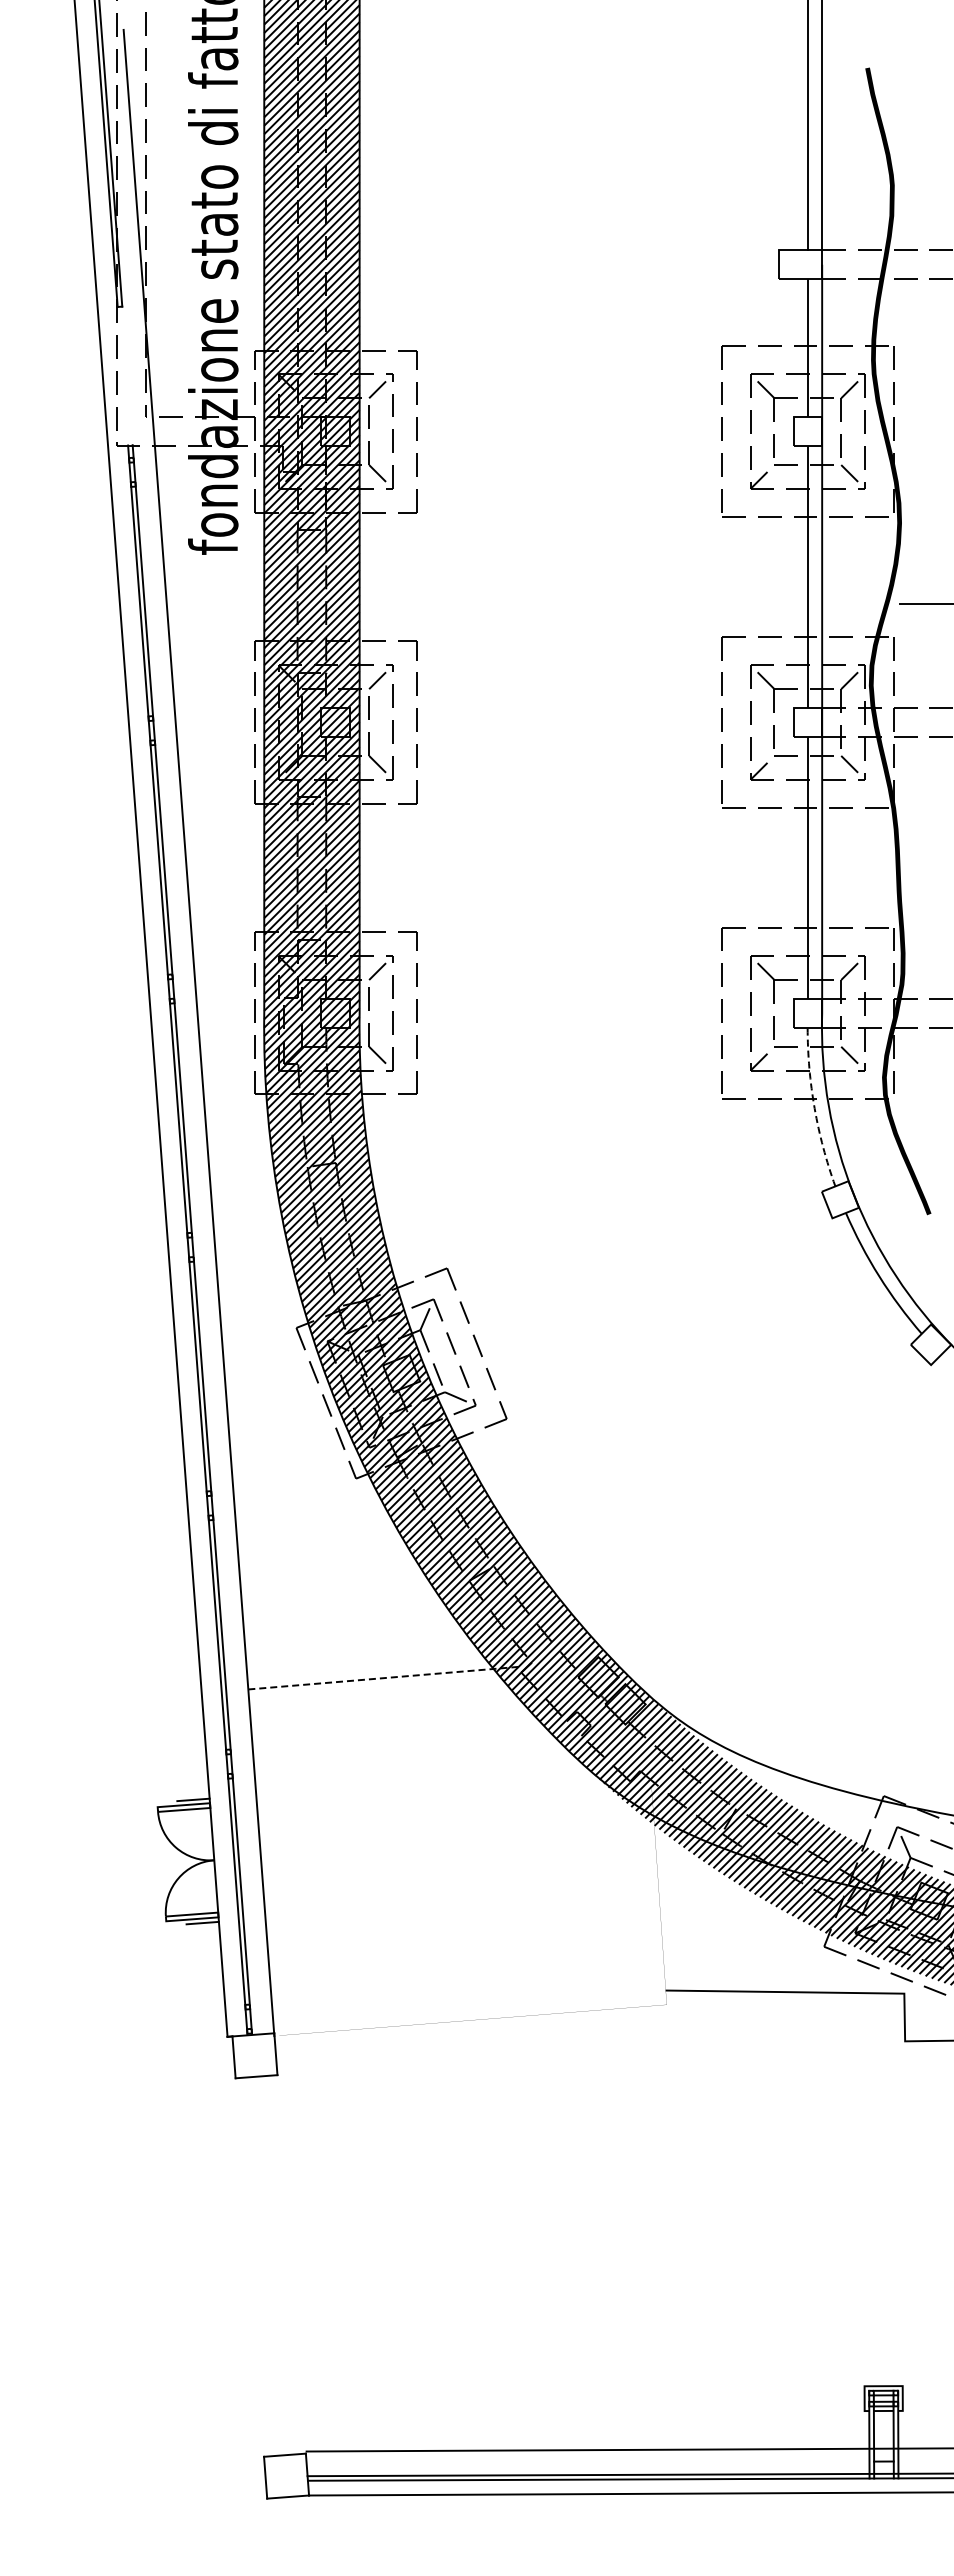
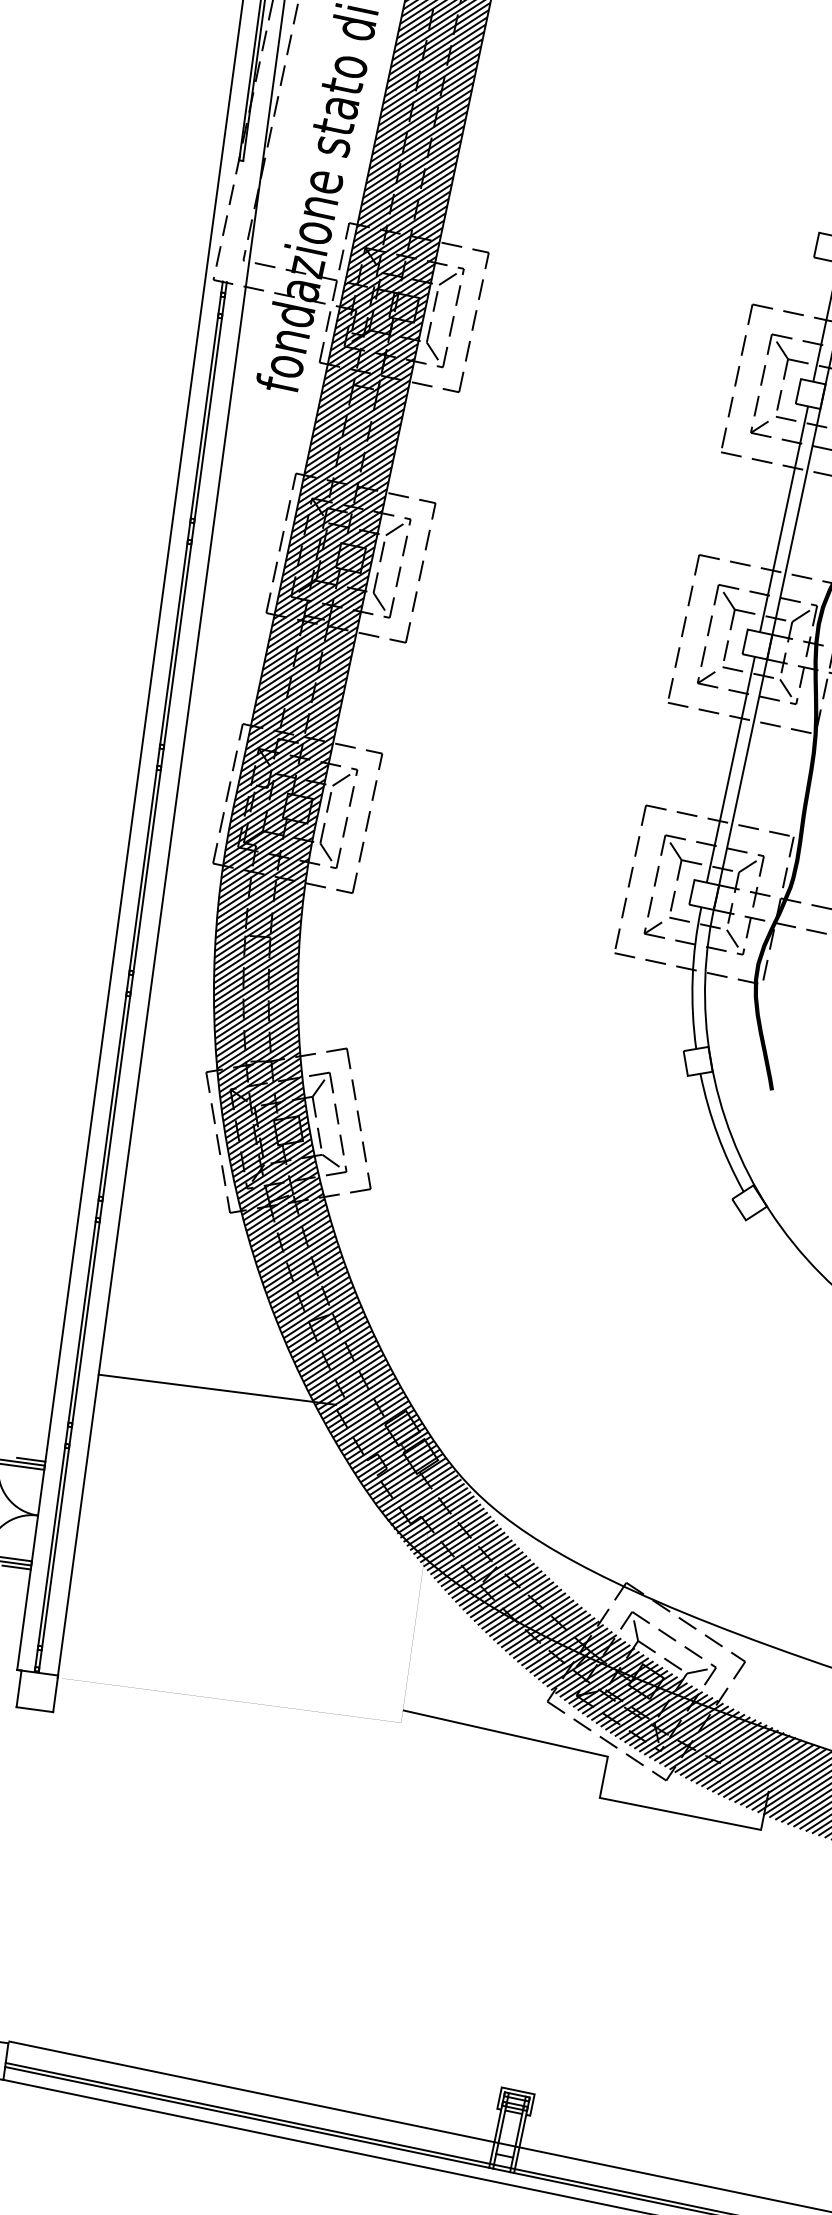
line: (814, 1108) -> (692, 978), dashed -> solid
line: (383, 1678) -> (217, 1389), dashed -> solid

